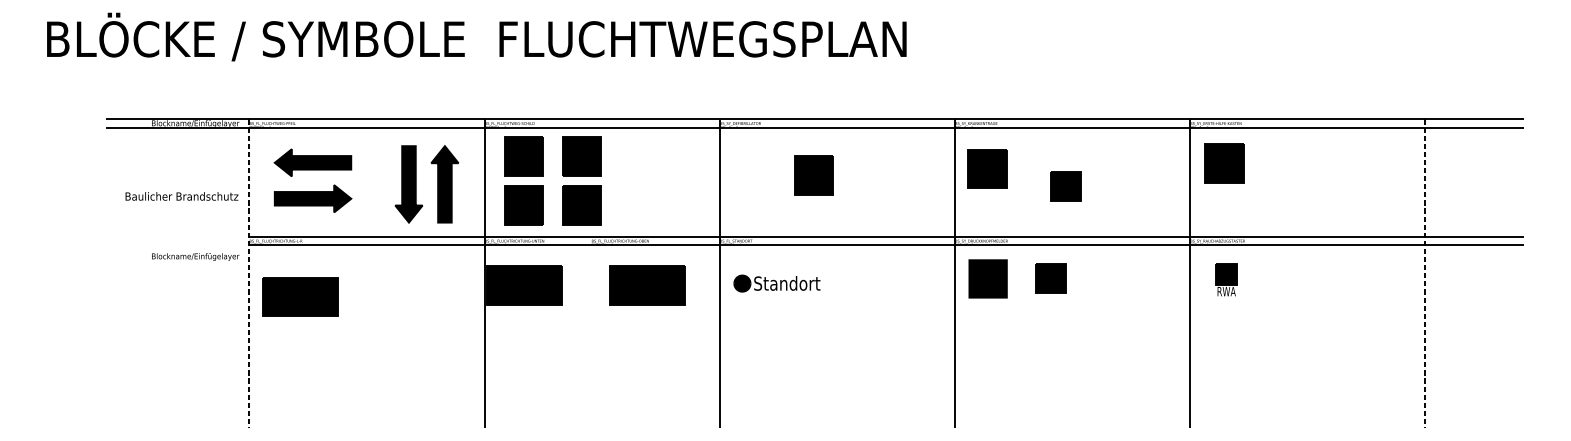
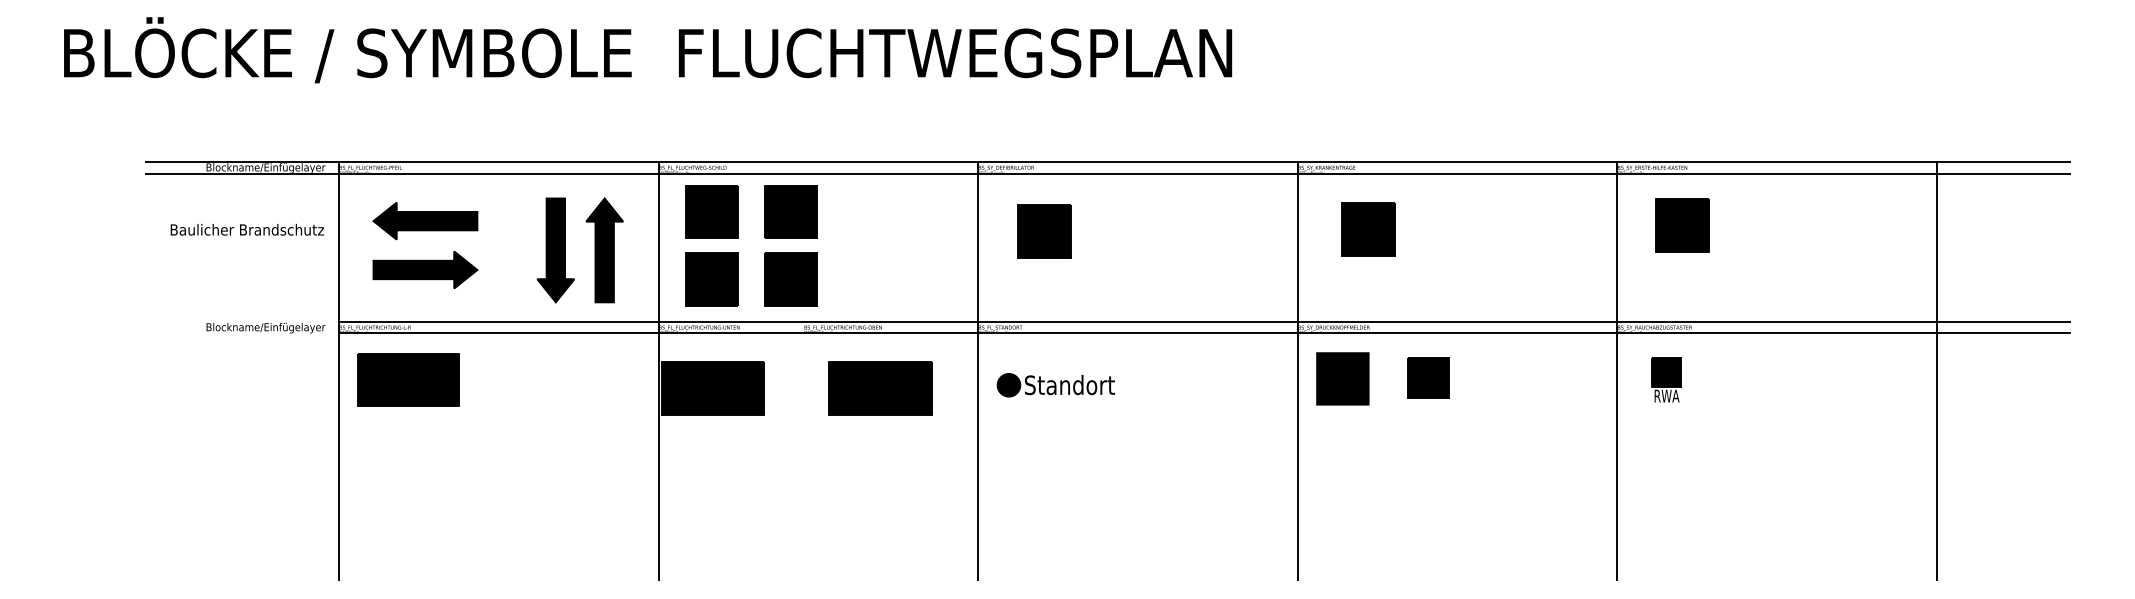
part: (1224, 163) -> (1682, 225), moved
part: (987, 168) -> (1368, 229), moved
part: (814, 175) -> (1044, 231), moved
part: (1065, 185) -> (1448, 252), removed
text: (181, 196) -> (246, 229), moved
text: (195, 257) -> (265, 328), moved
line: (249, 273) -> (339, 371), dashed -> solid
line: (1424, 273) -> (1936, 371), dashed -> solid
part: (300, 297) -> (408, 379), moved

